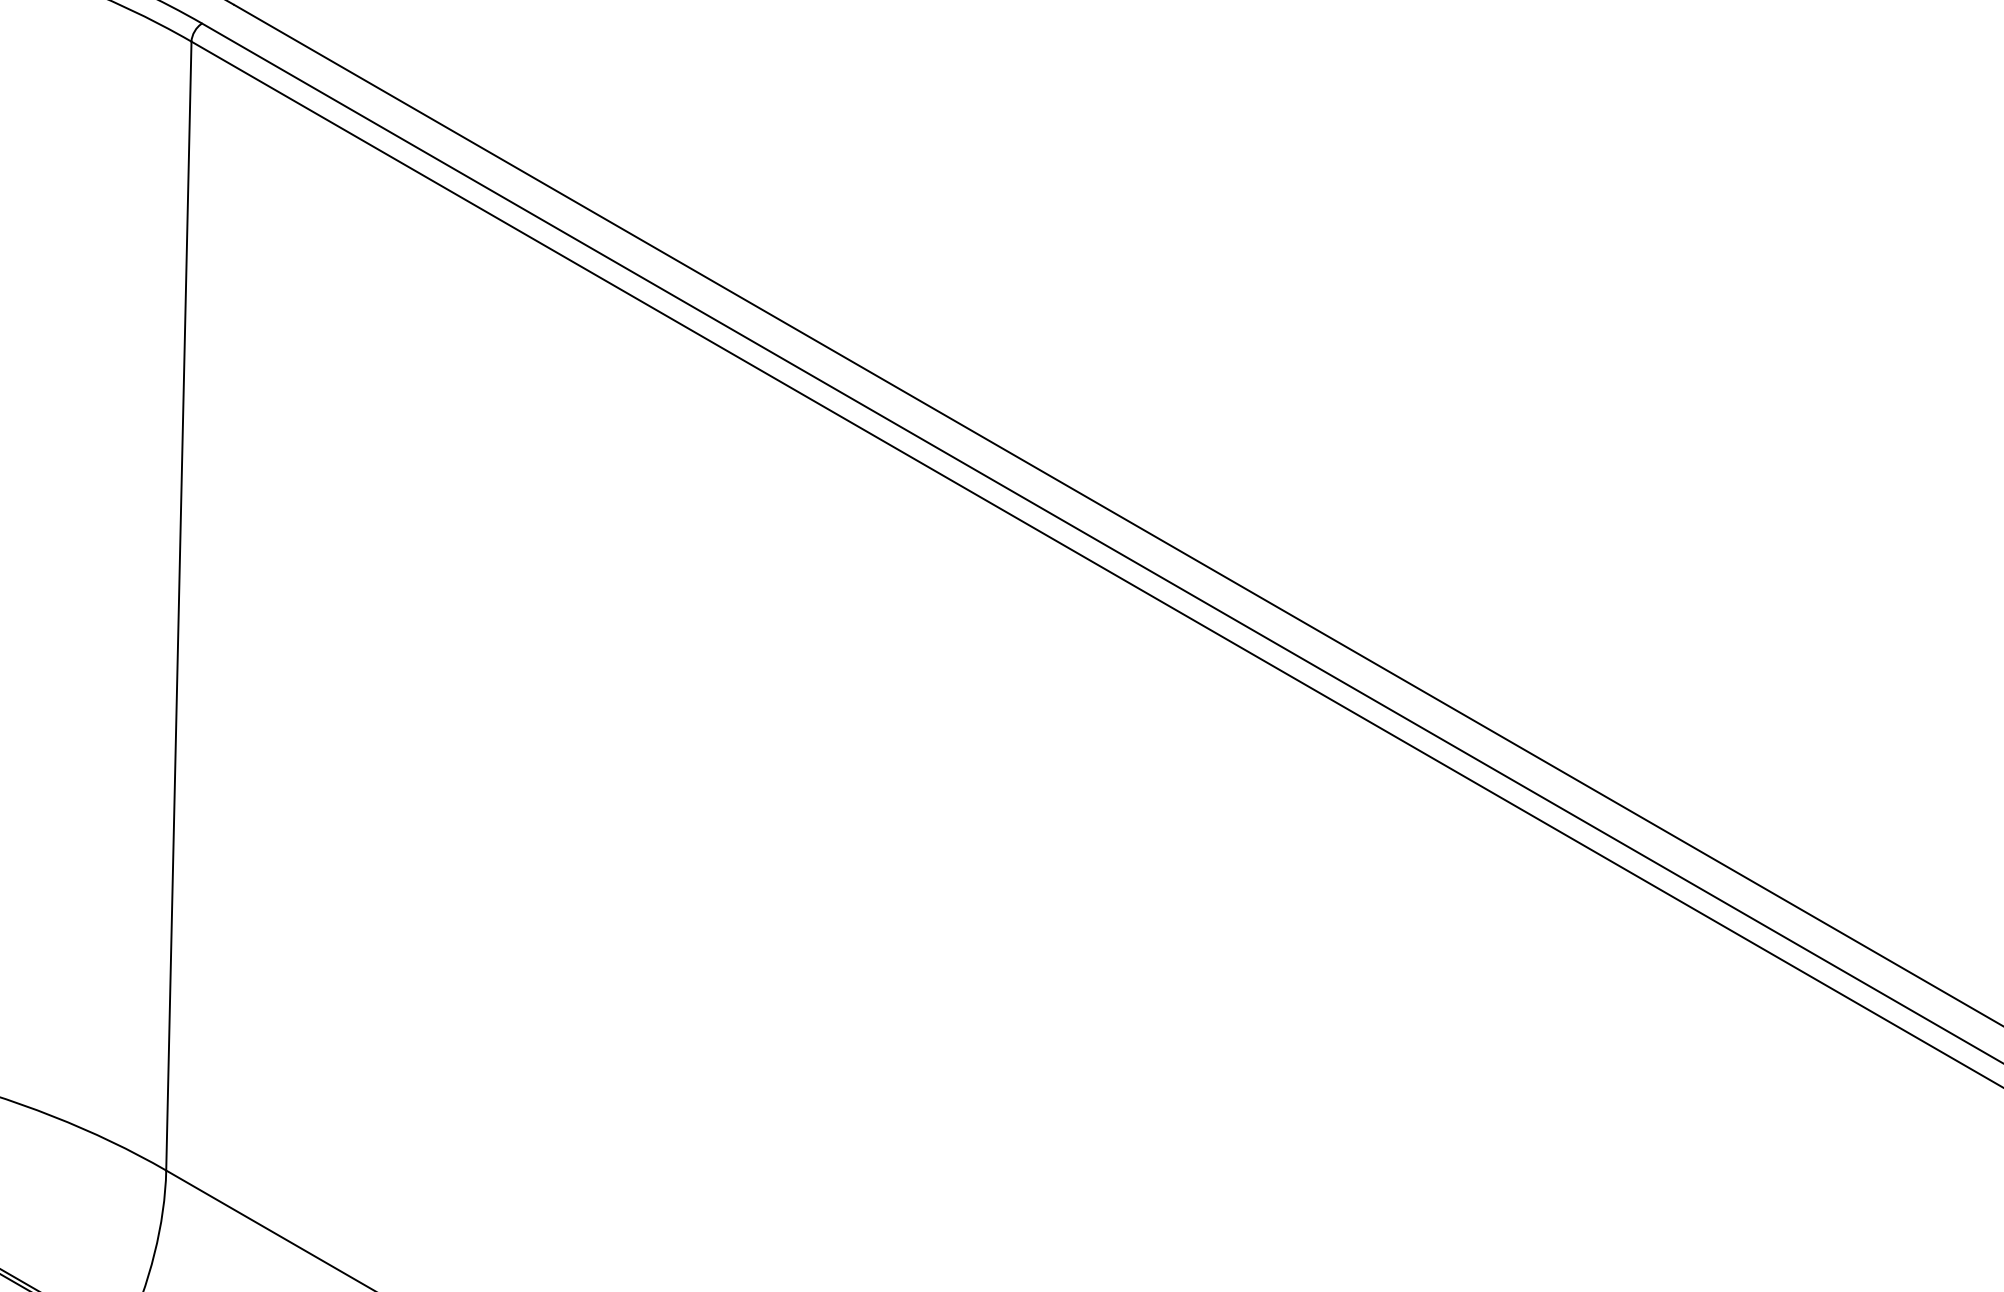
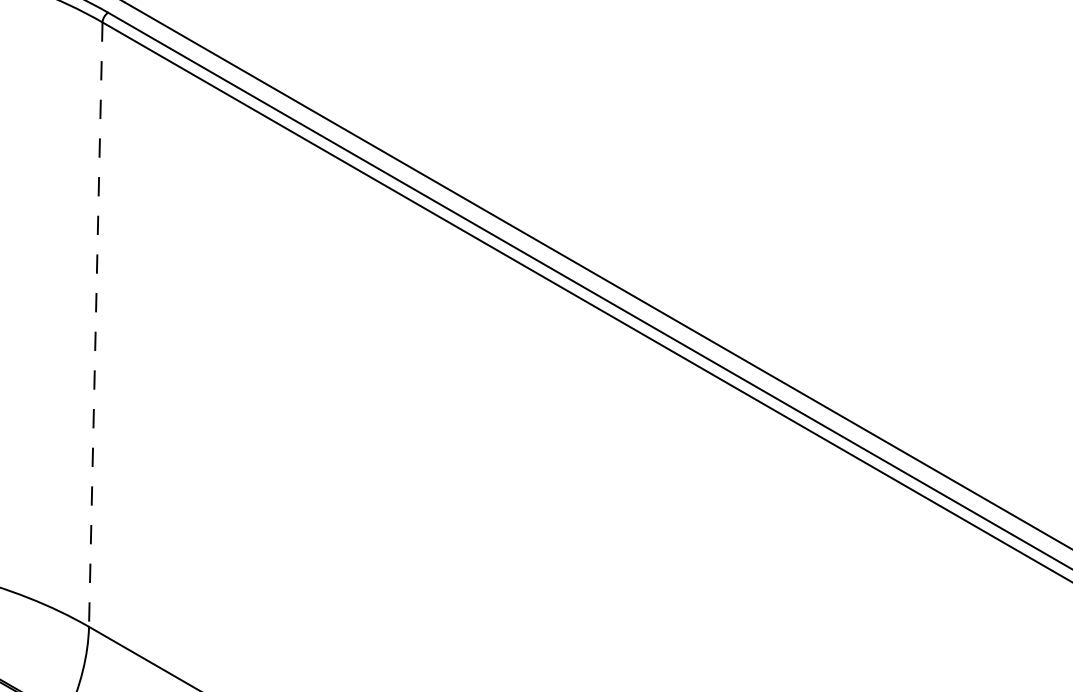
line: (178, 607) -> (95, 325), solid -> dashed

